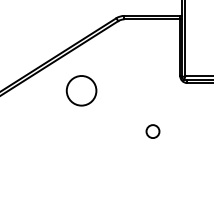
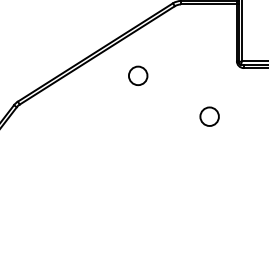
circle: (80, 90) -> (137, 75), size x0.62
circle: (152, 131) -> (209, 116), size x1.43

